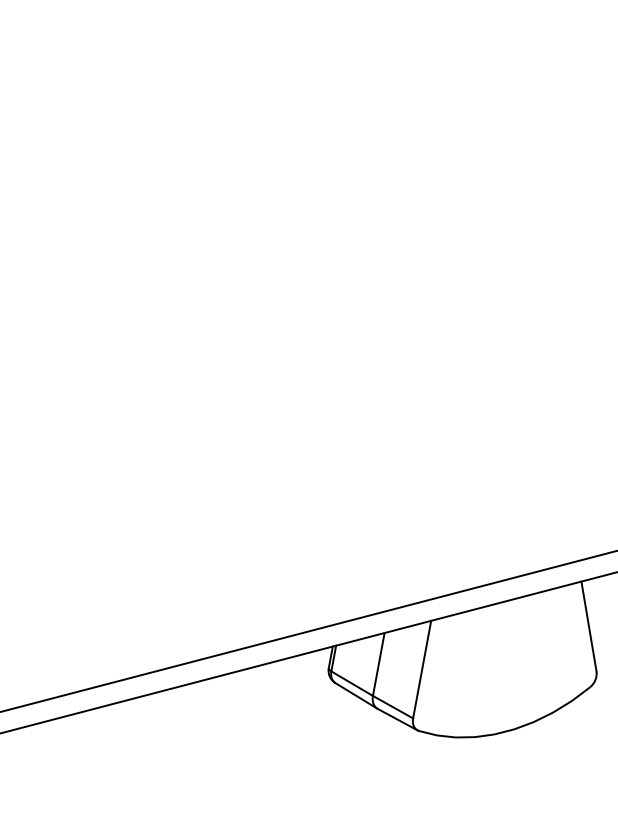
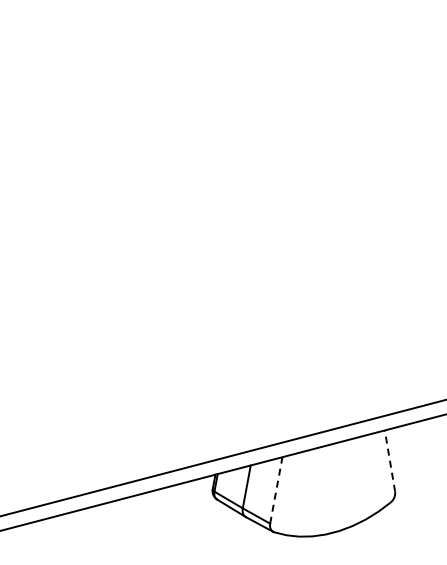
line: (588, 625) -> (389, 460), solid -> dashed
line: (422, 669) -> (276, 490), solid -> dashed

